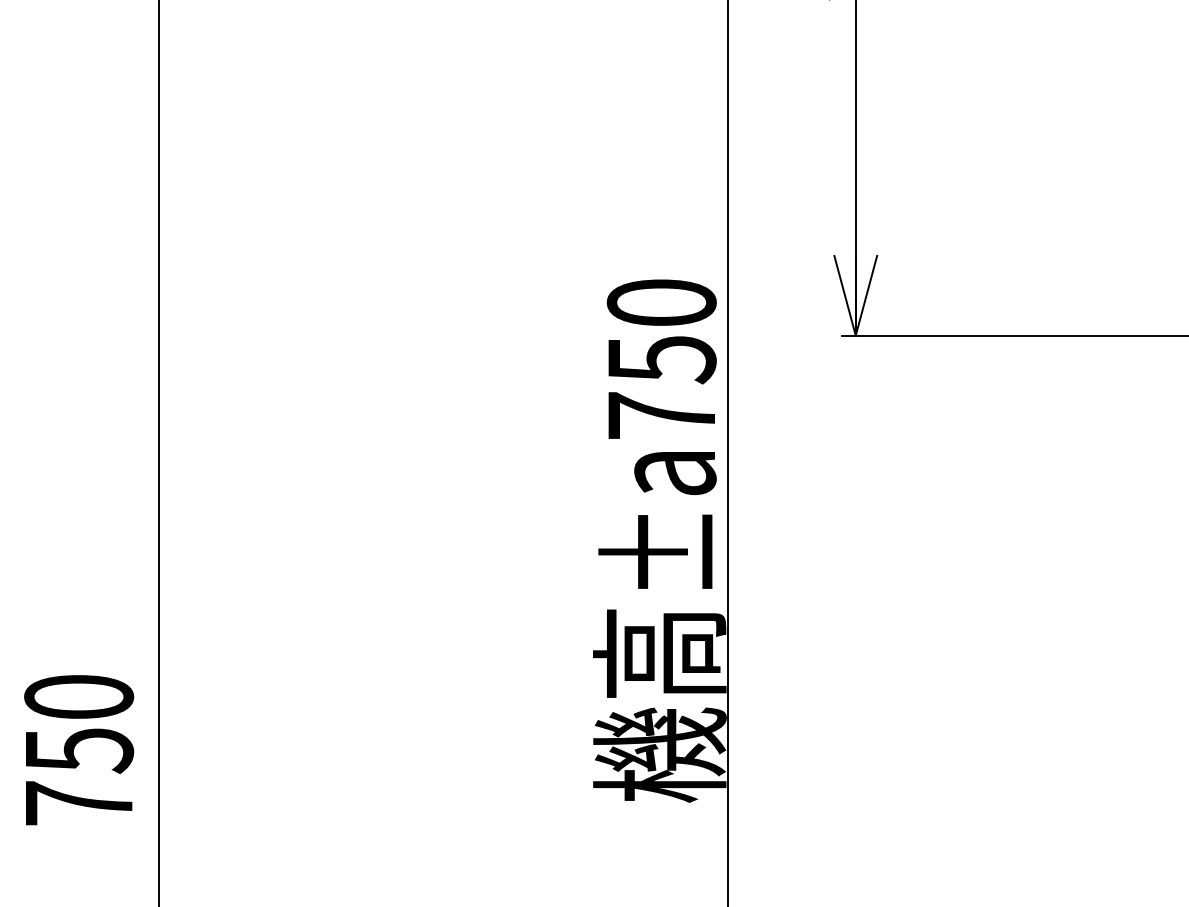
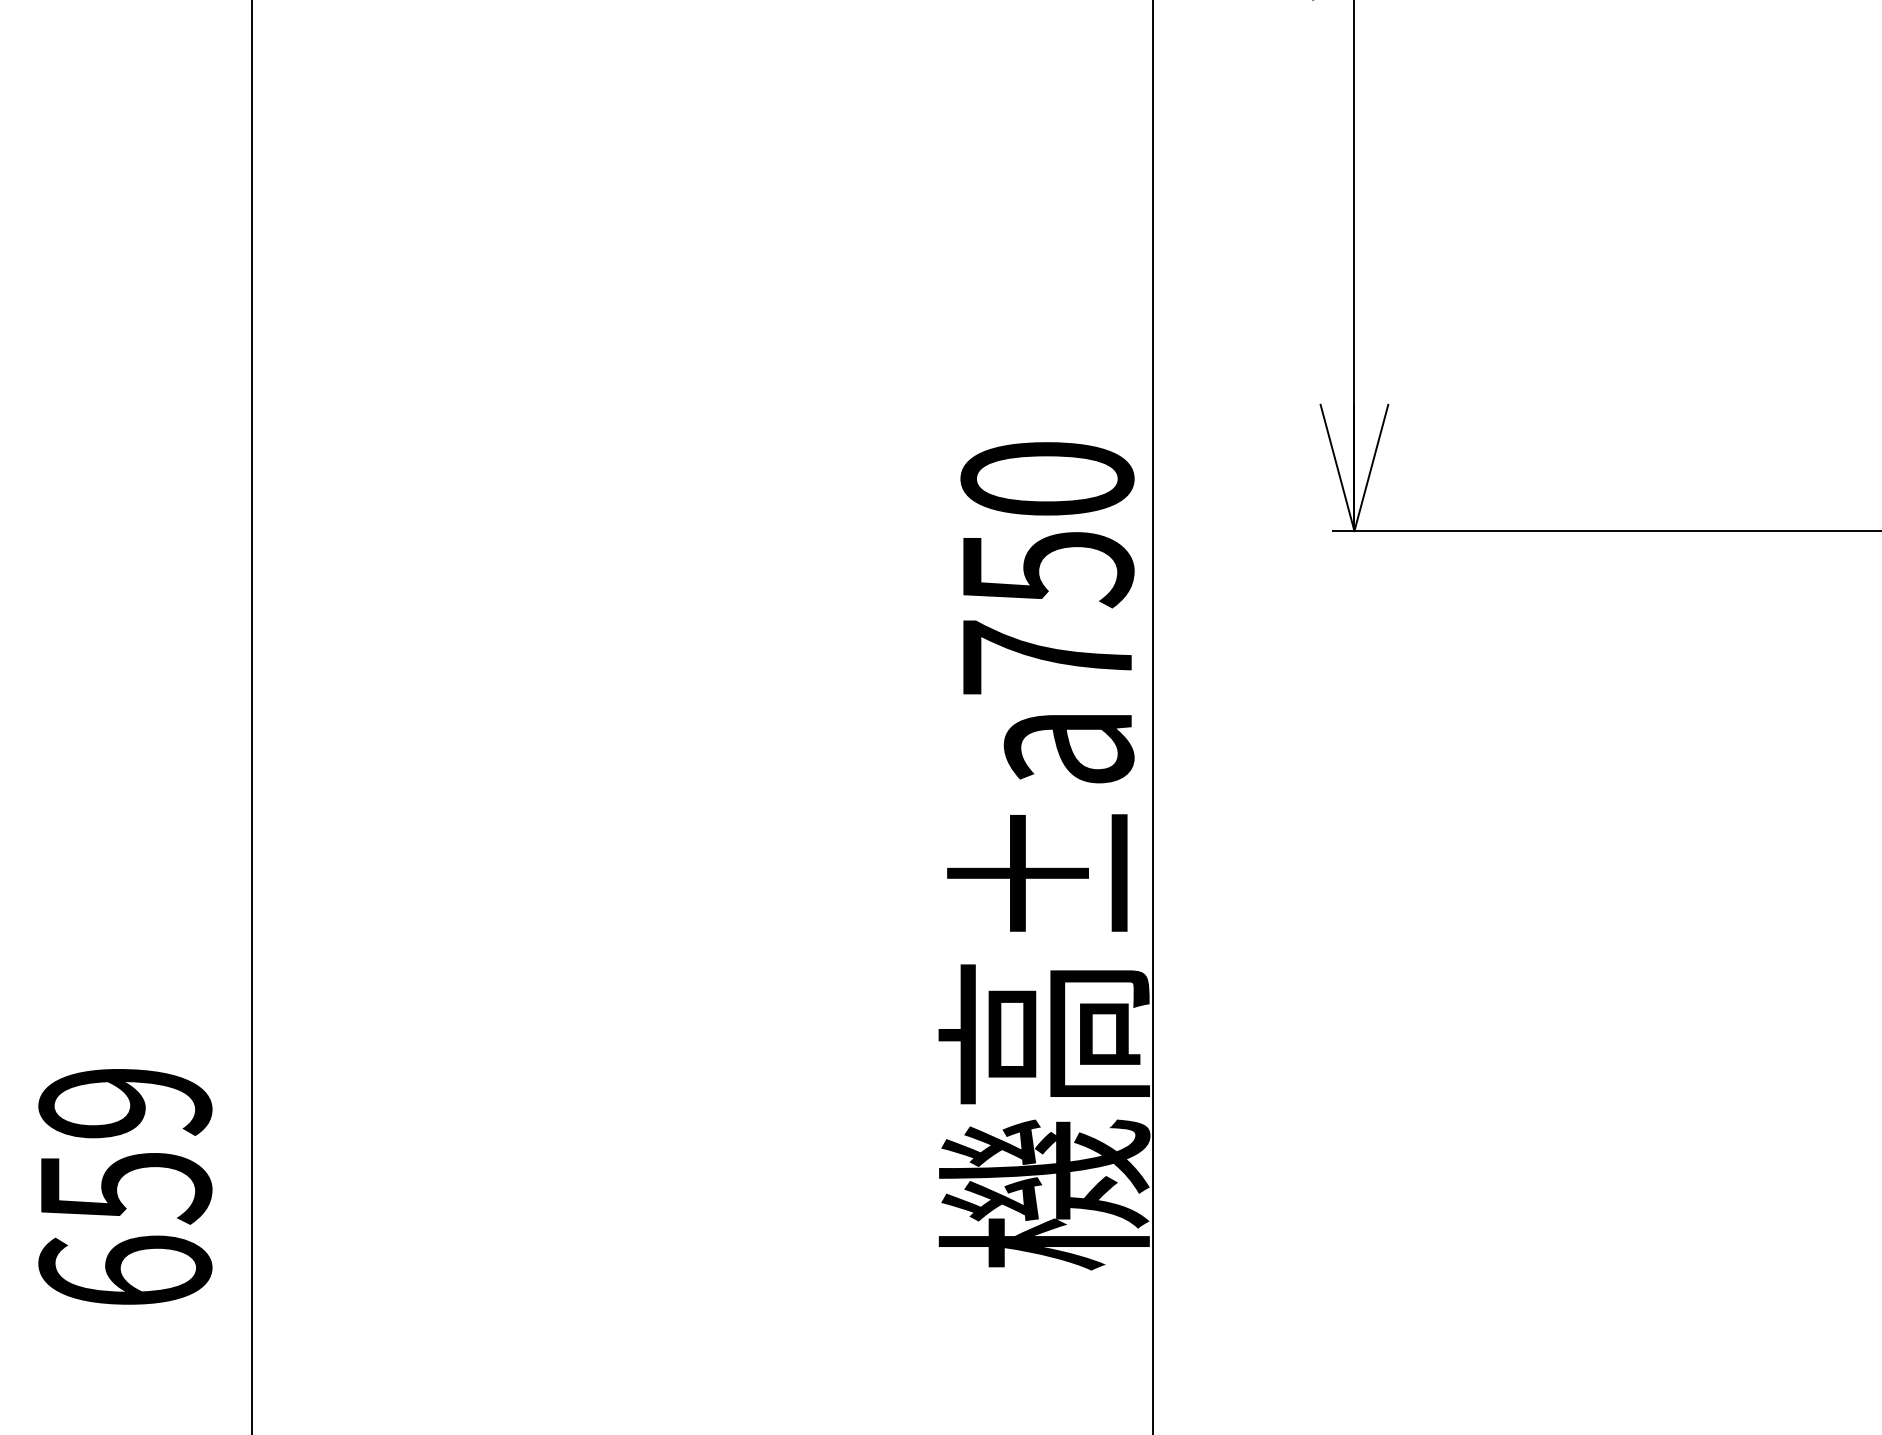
text: (79, 750) -> (126, 1187), 750 -> 659

